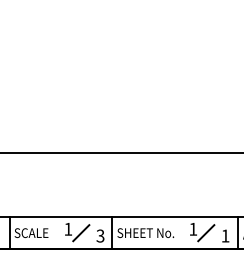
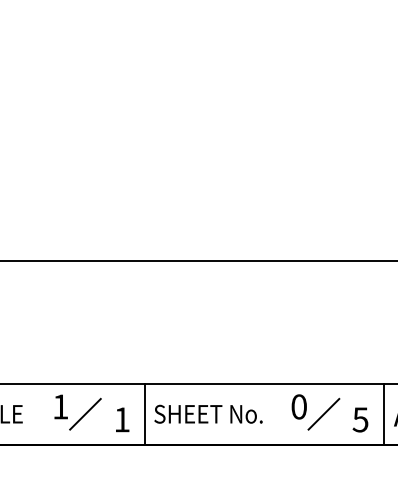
text: (193, 228) -> (299, 405), 1 -> 0
text: (100, 235) -> (122, 418), 3 -> 1
text: (225, 235) -> (360, 418), 1 -> 5

